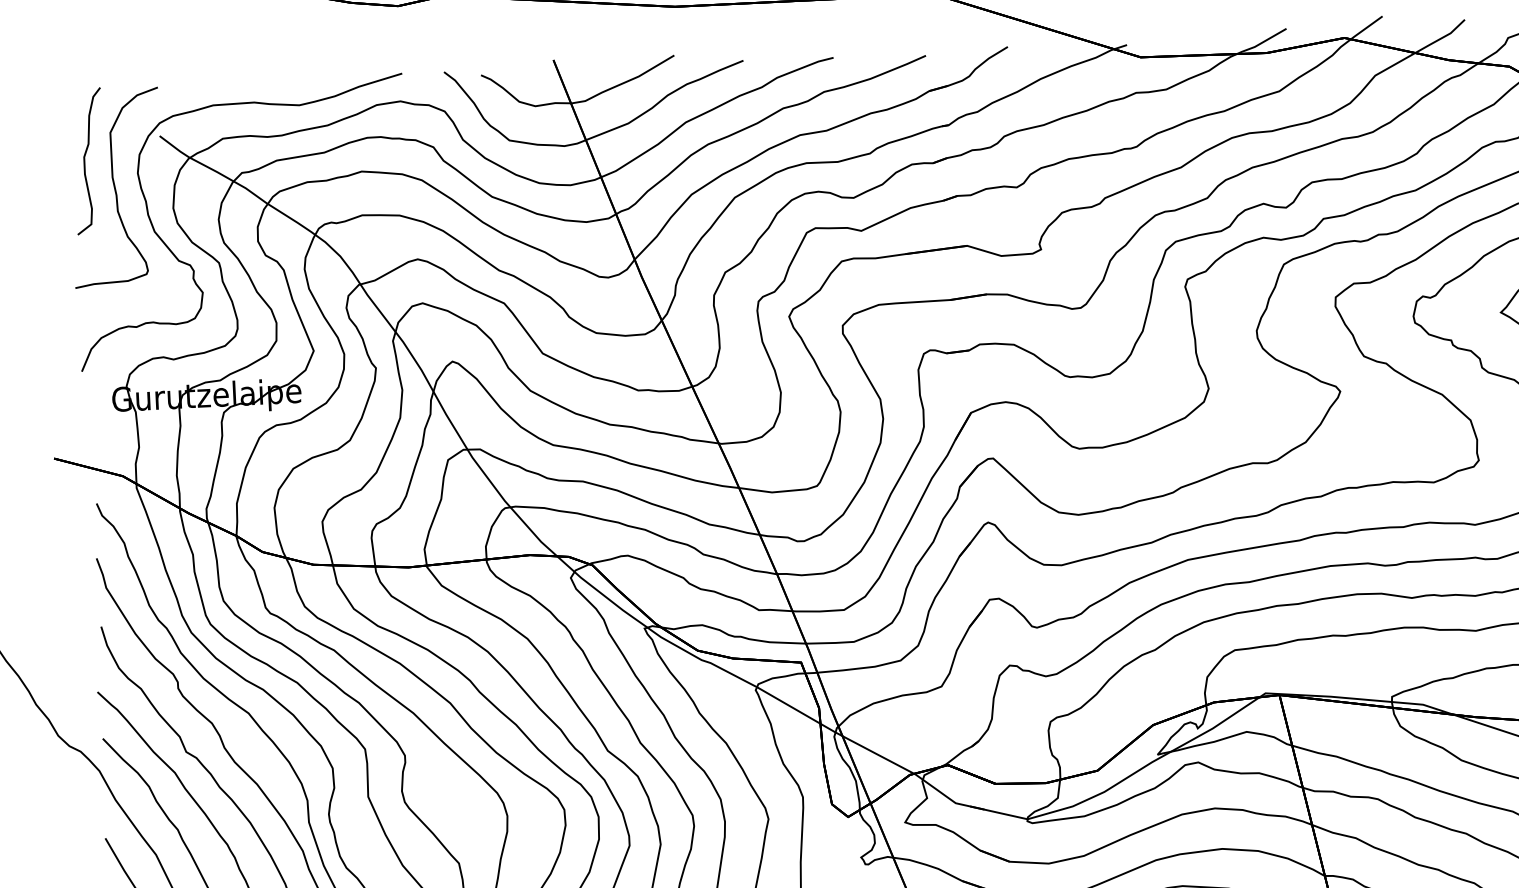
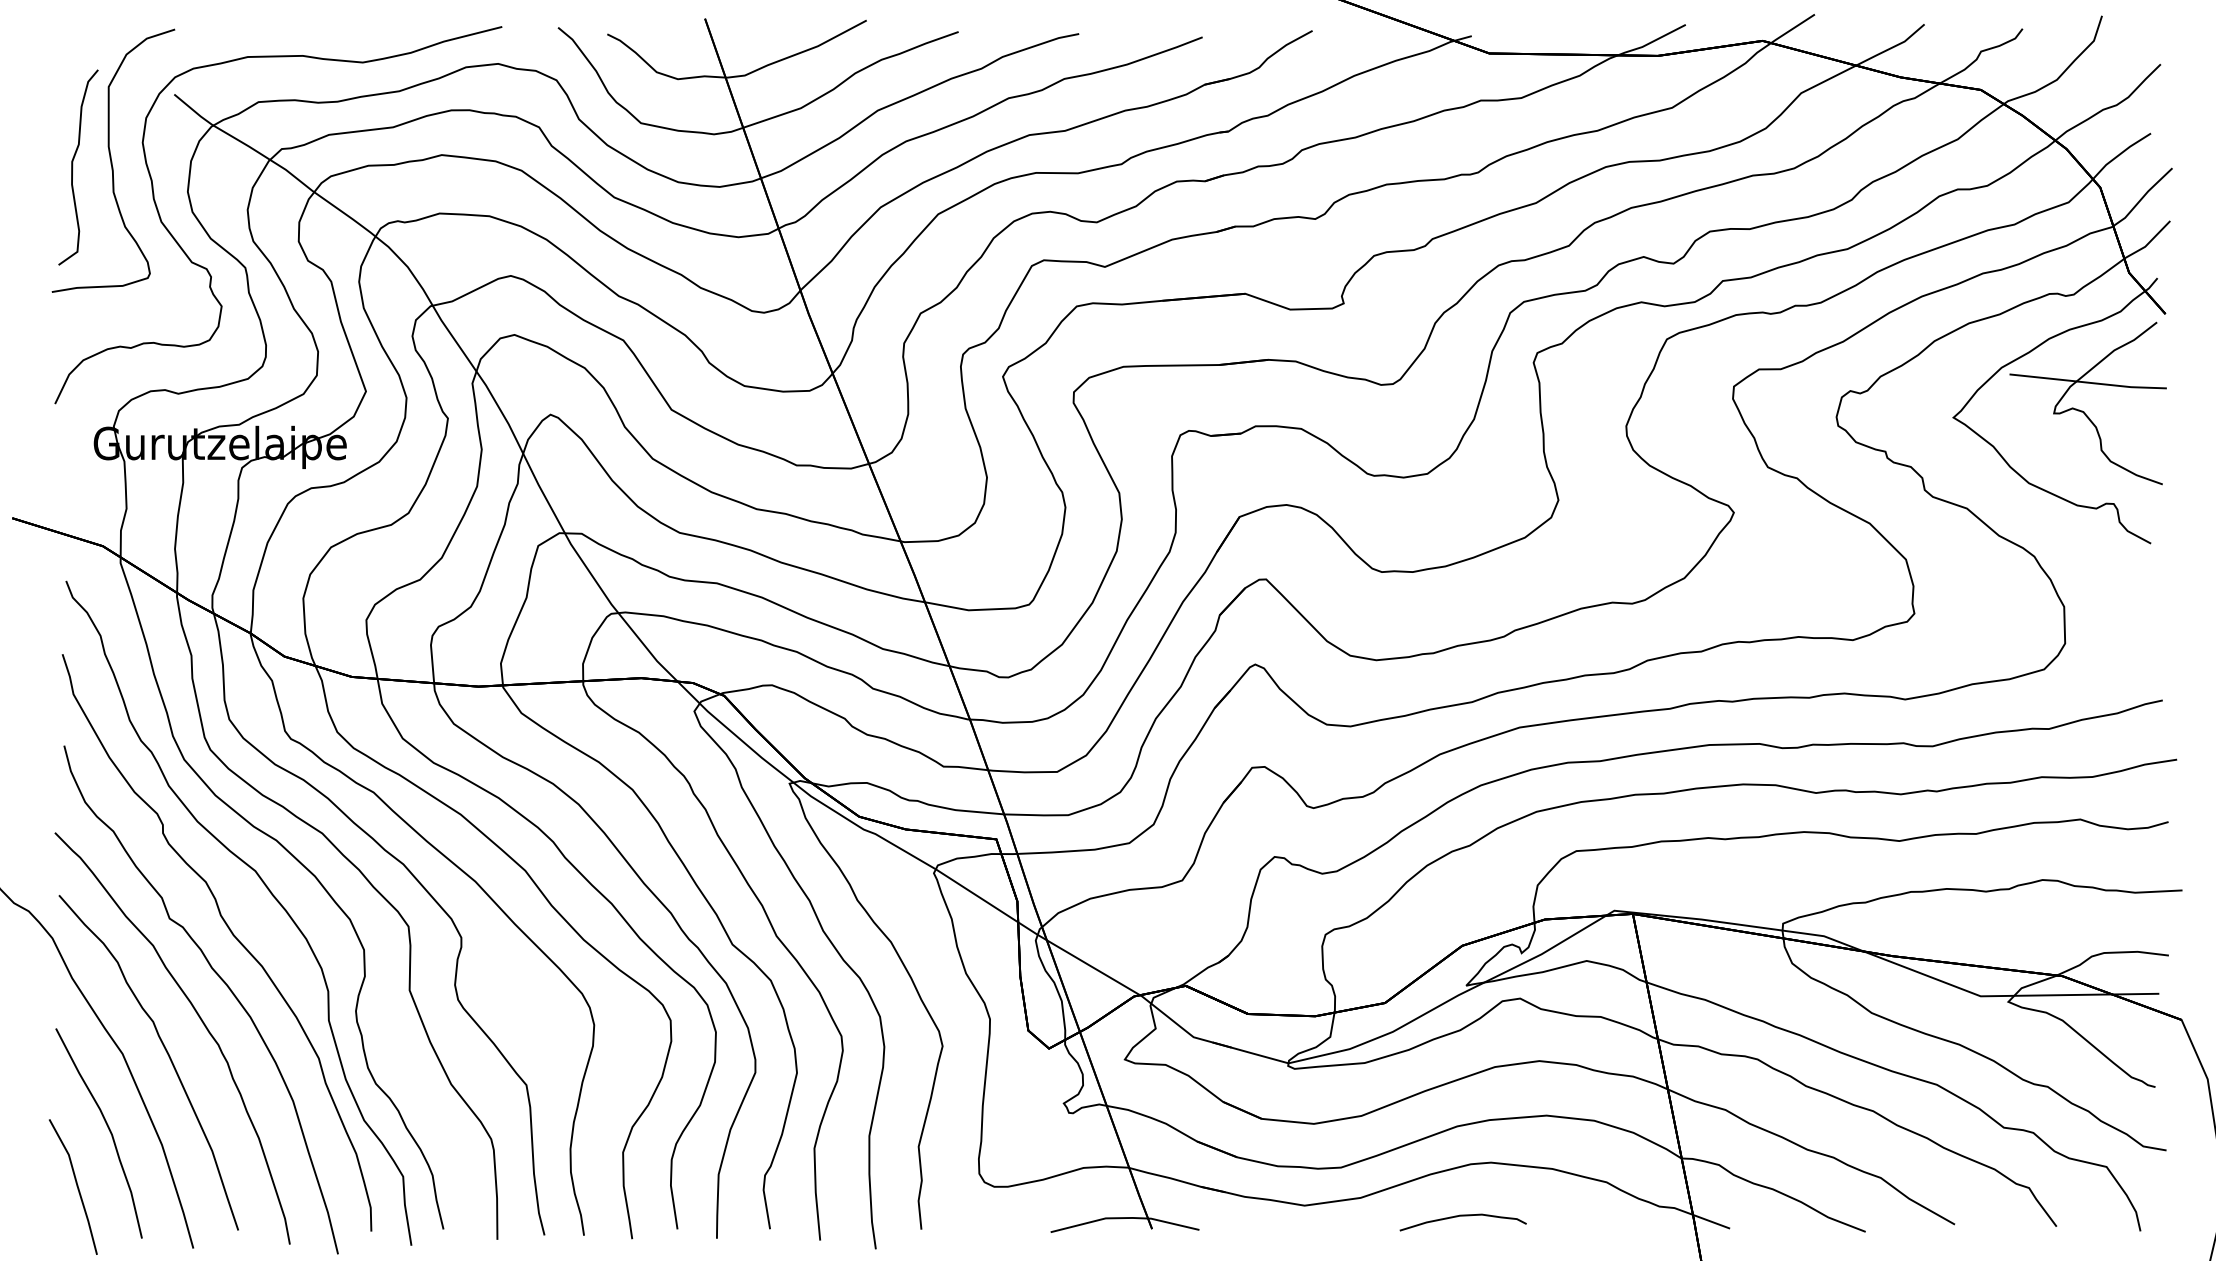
curve: (85, 161) -> (73, 167), moved

